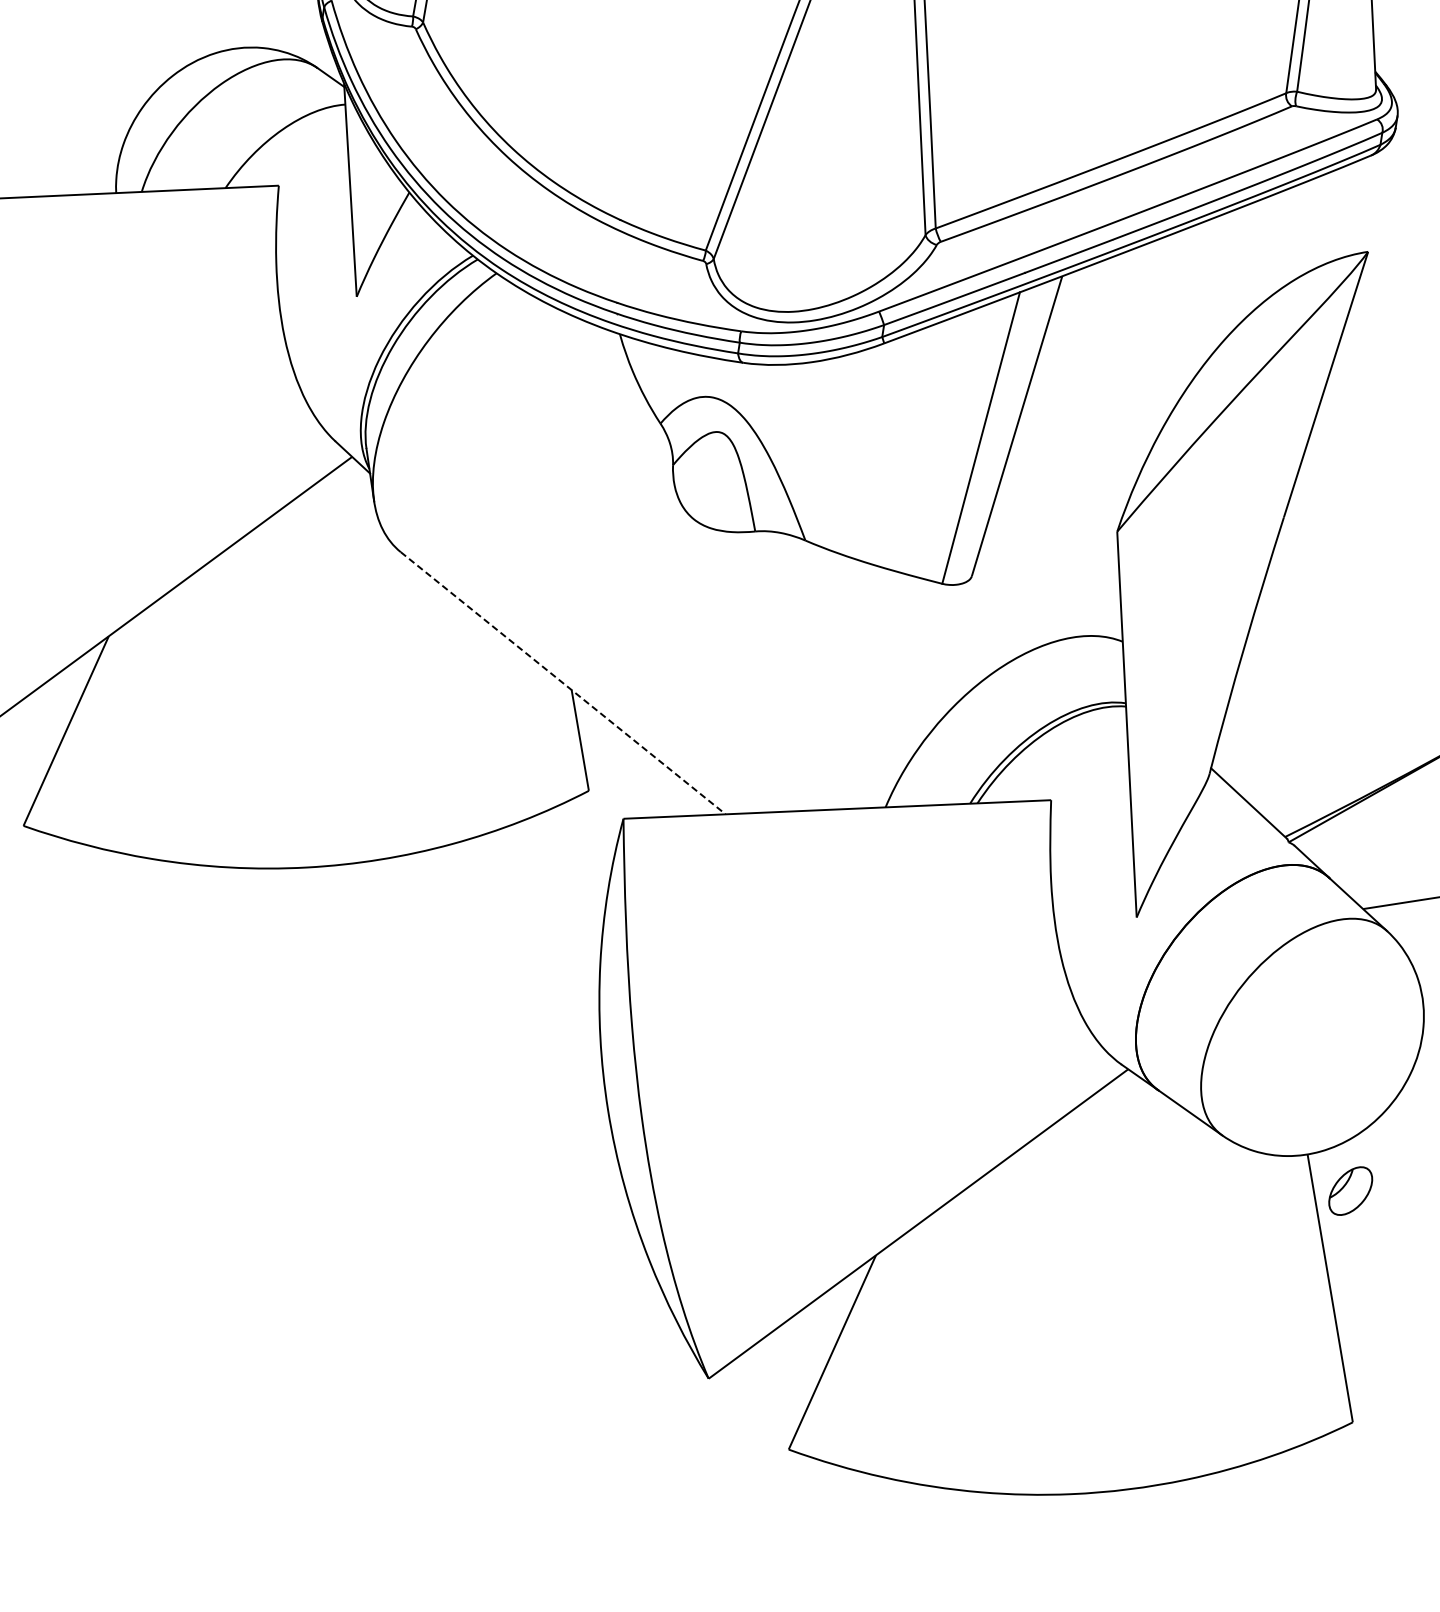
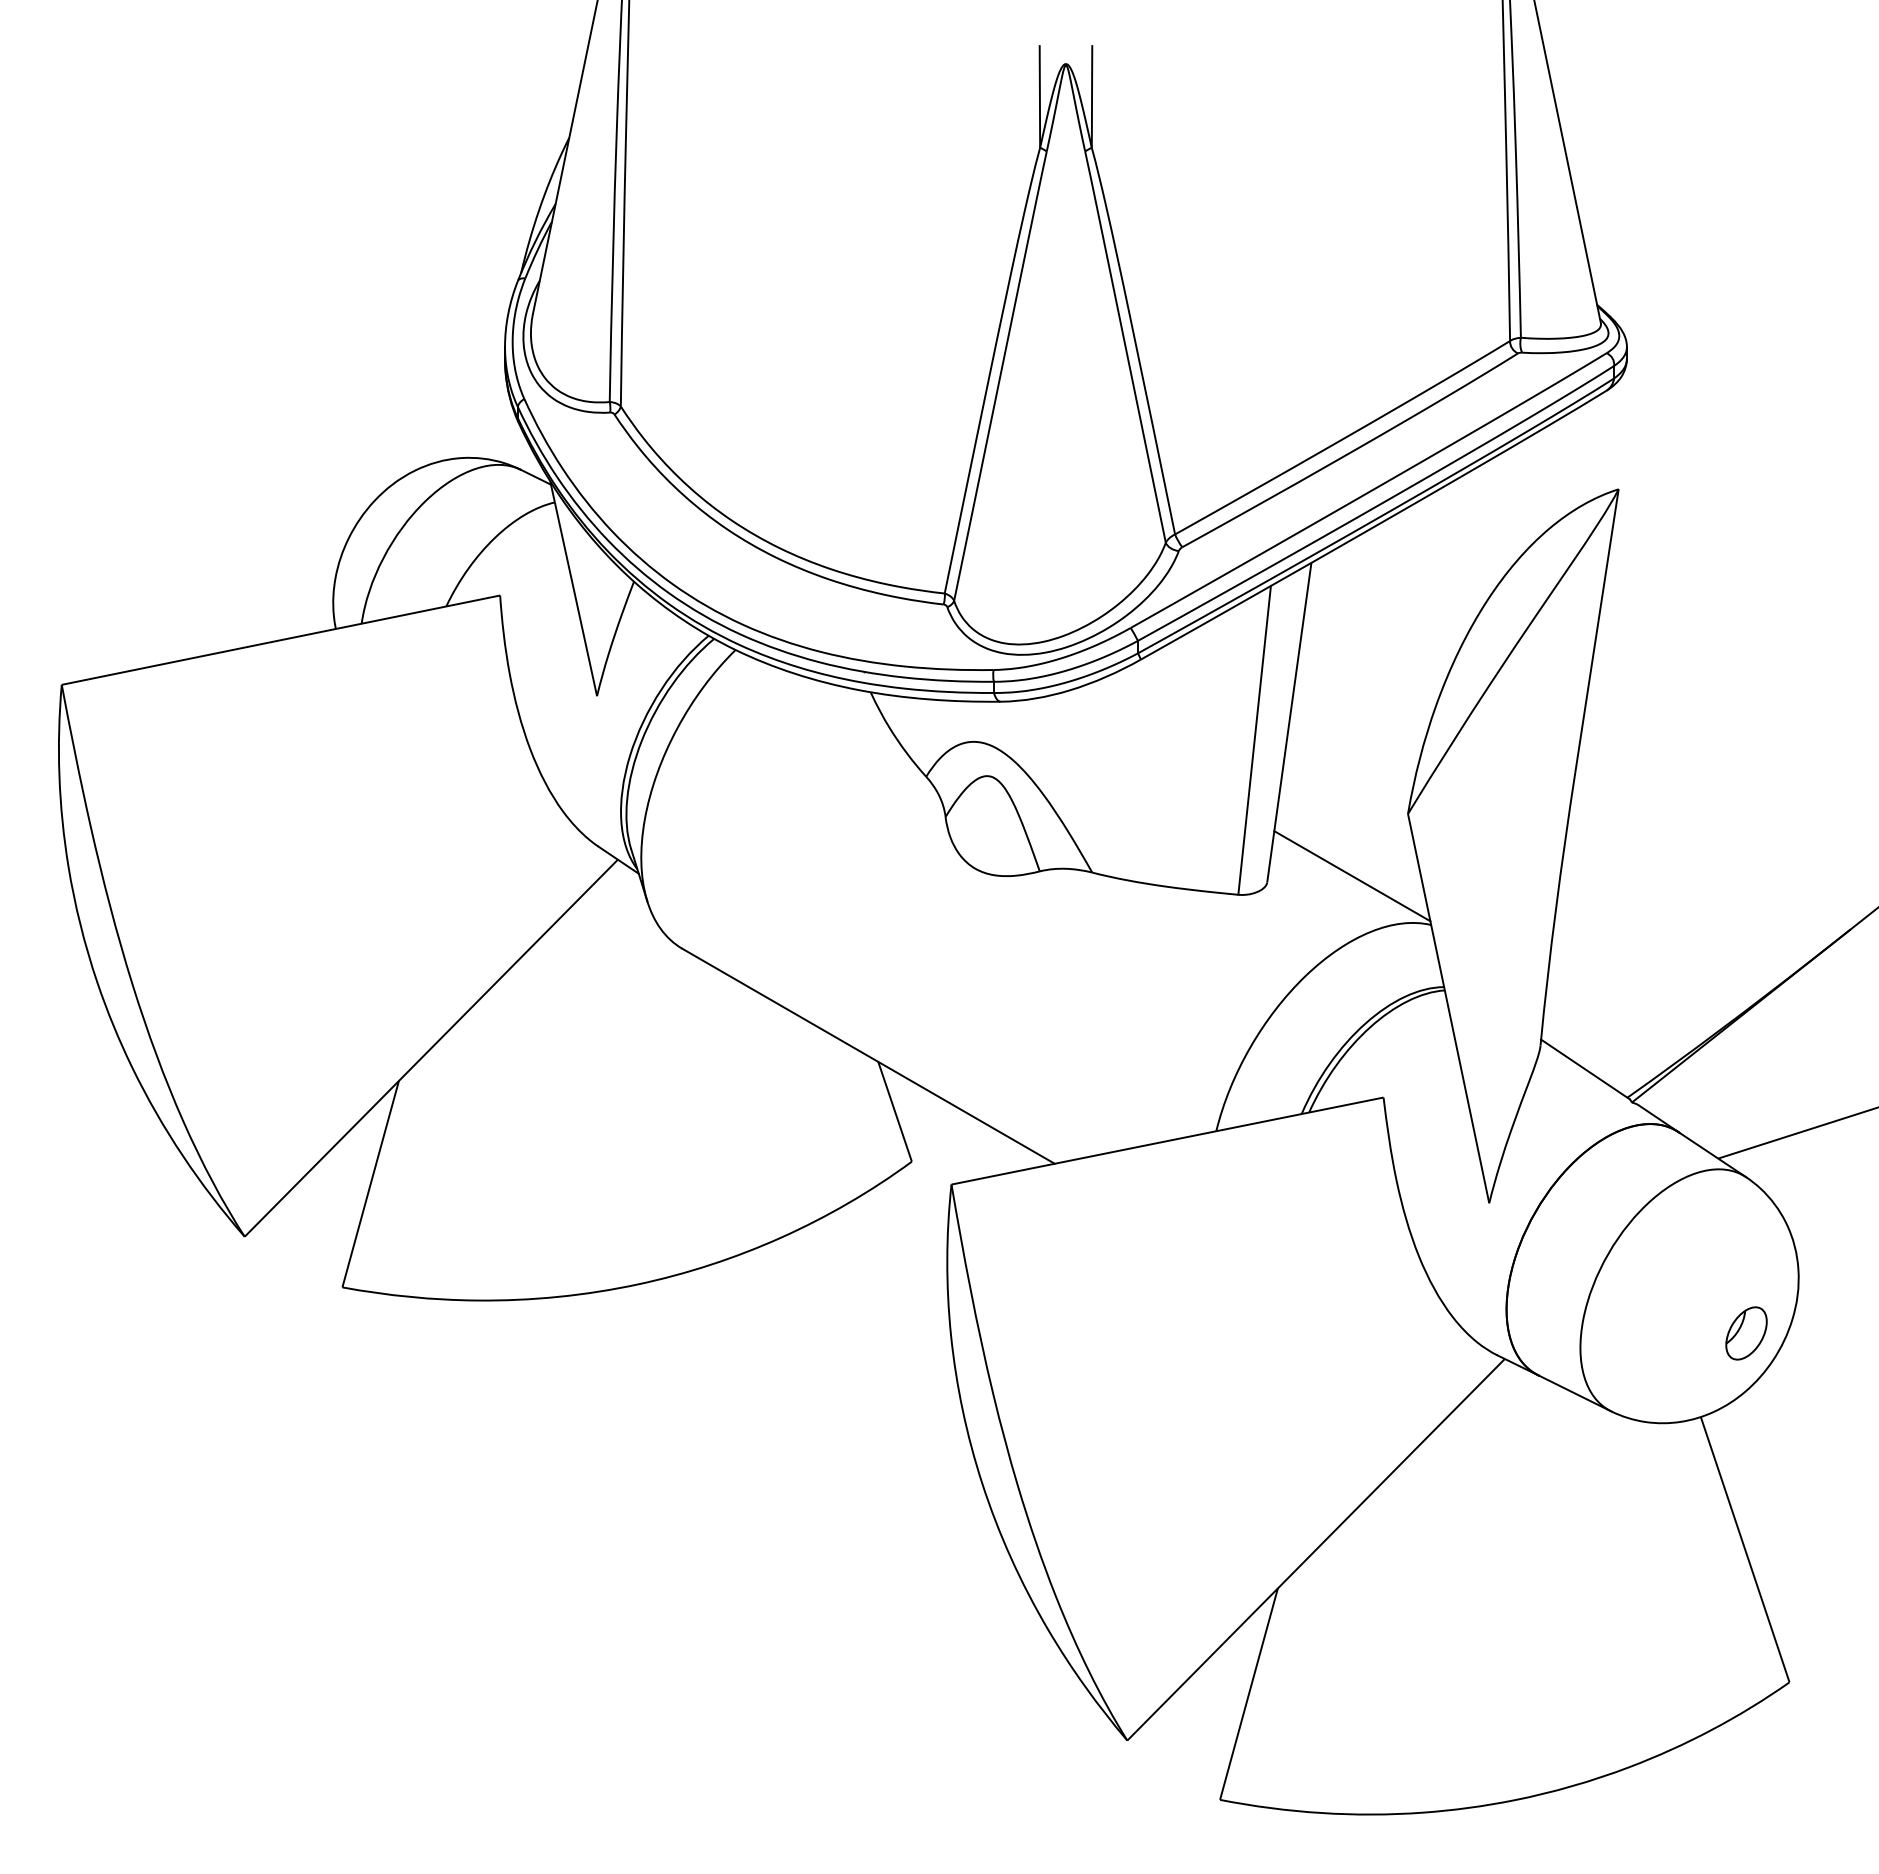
line: (1054, 583) -> (1352, 876), added
line: (563, 683) -> (868, 1056), dashed -> solid
part: (1350, 1191) -> (1746, 1333), moved

